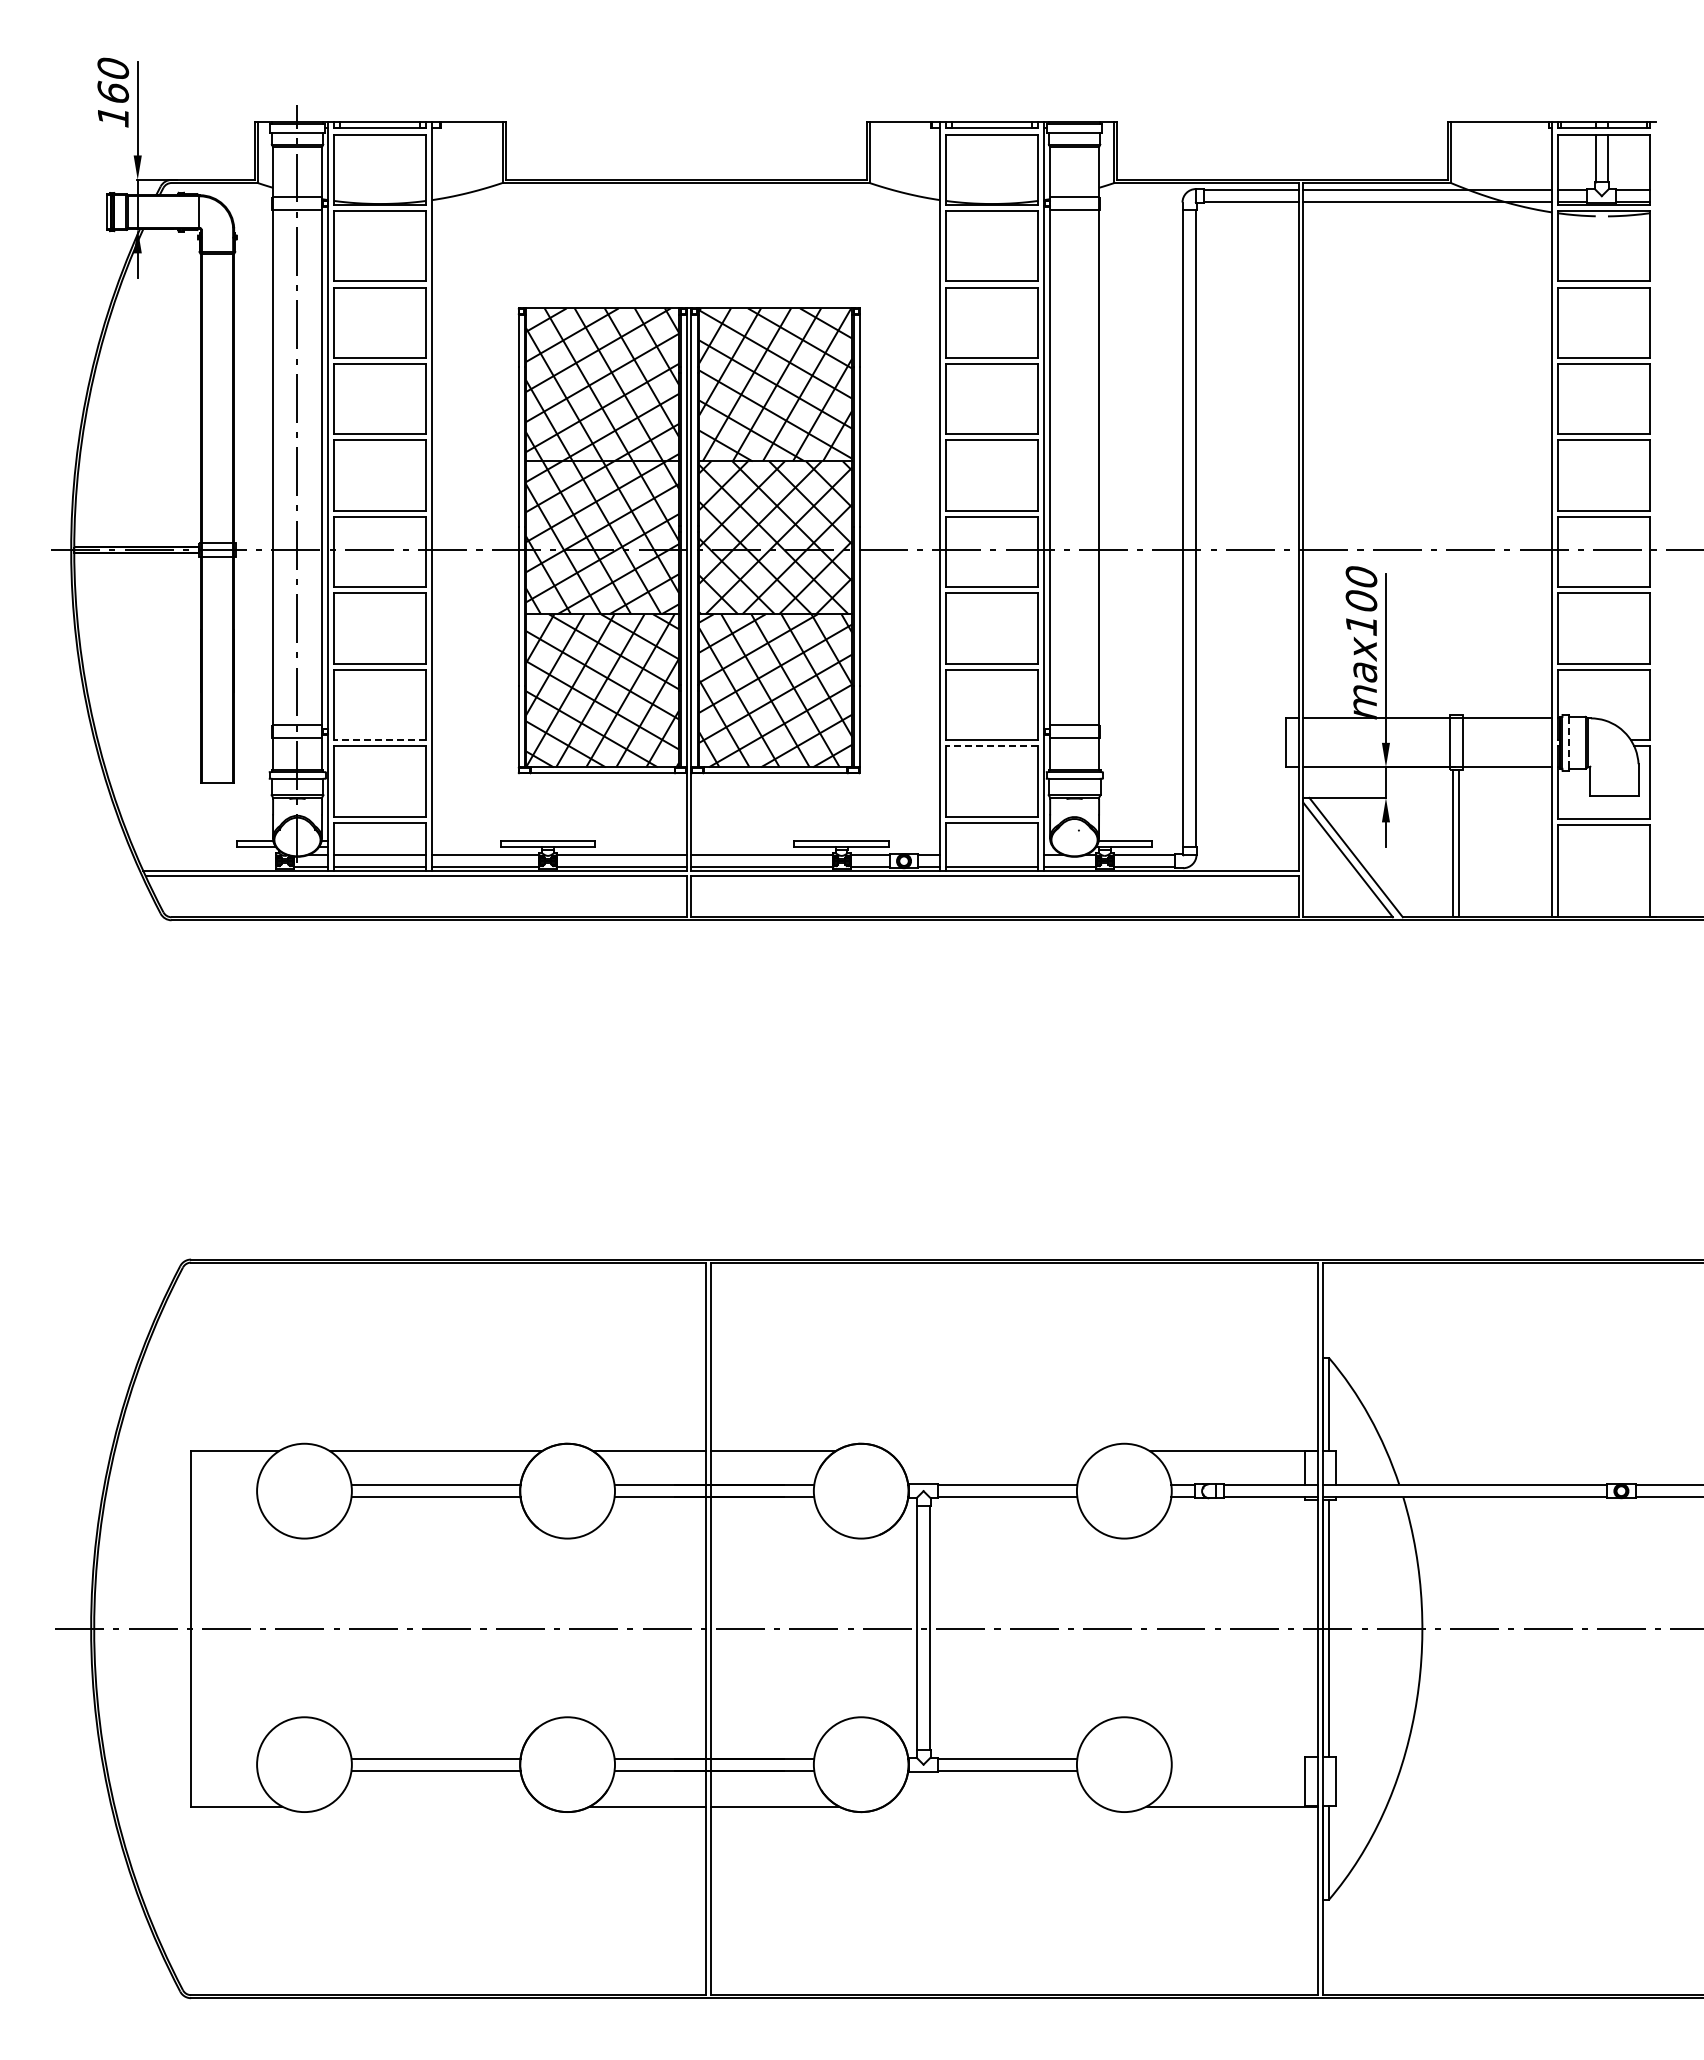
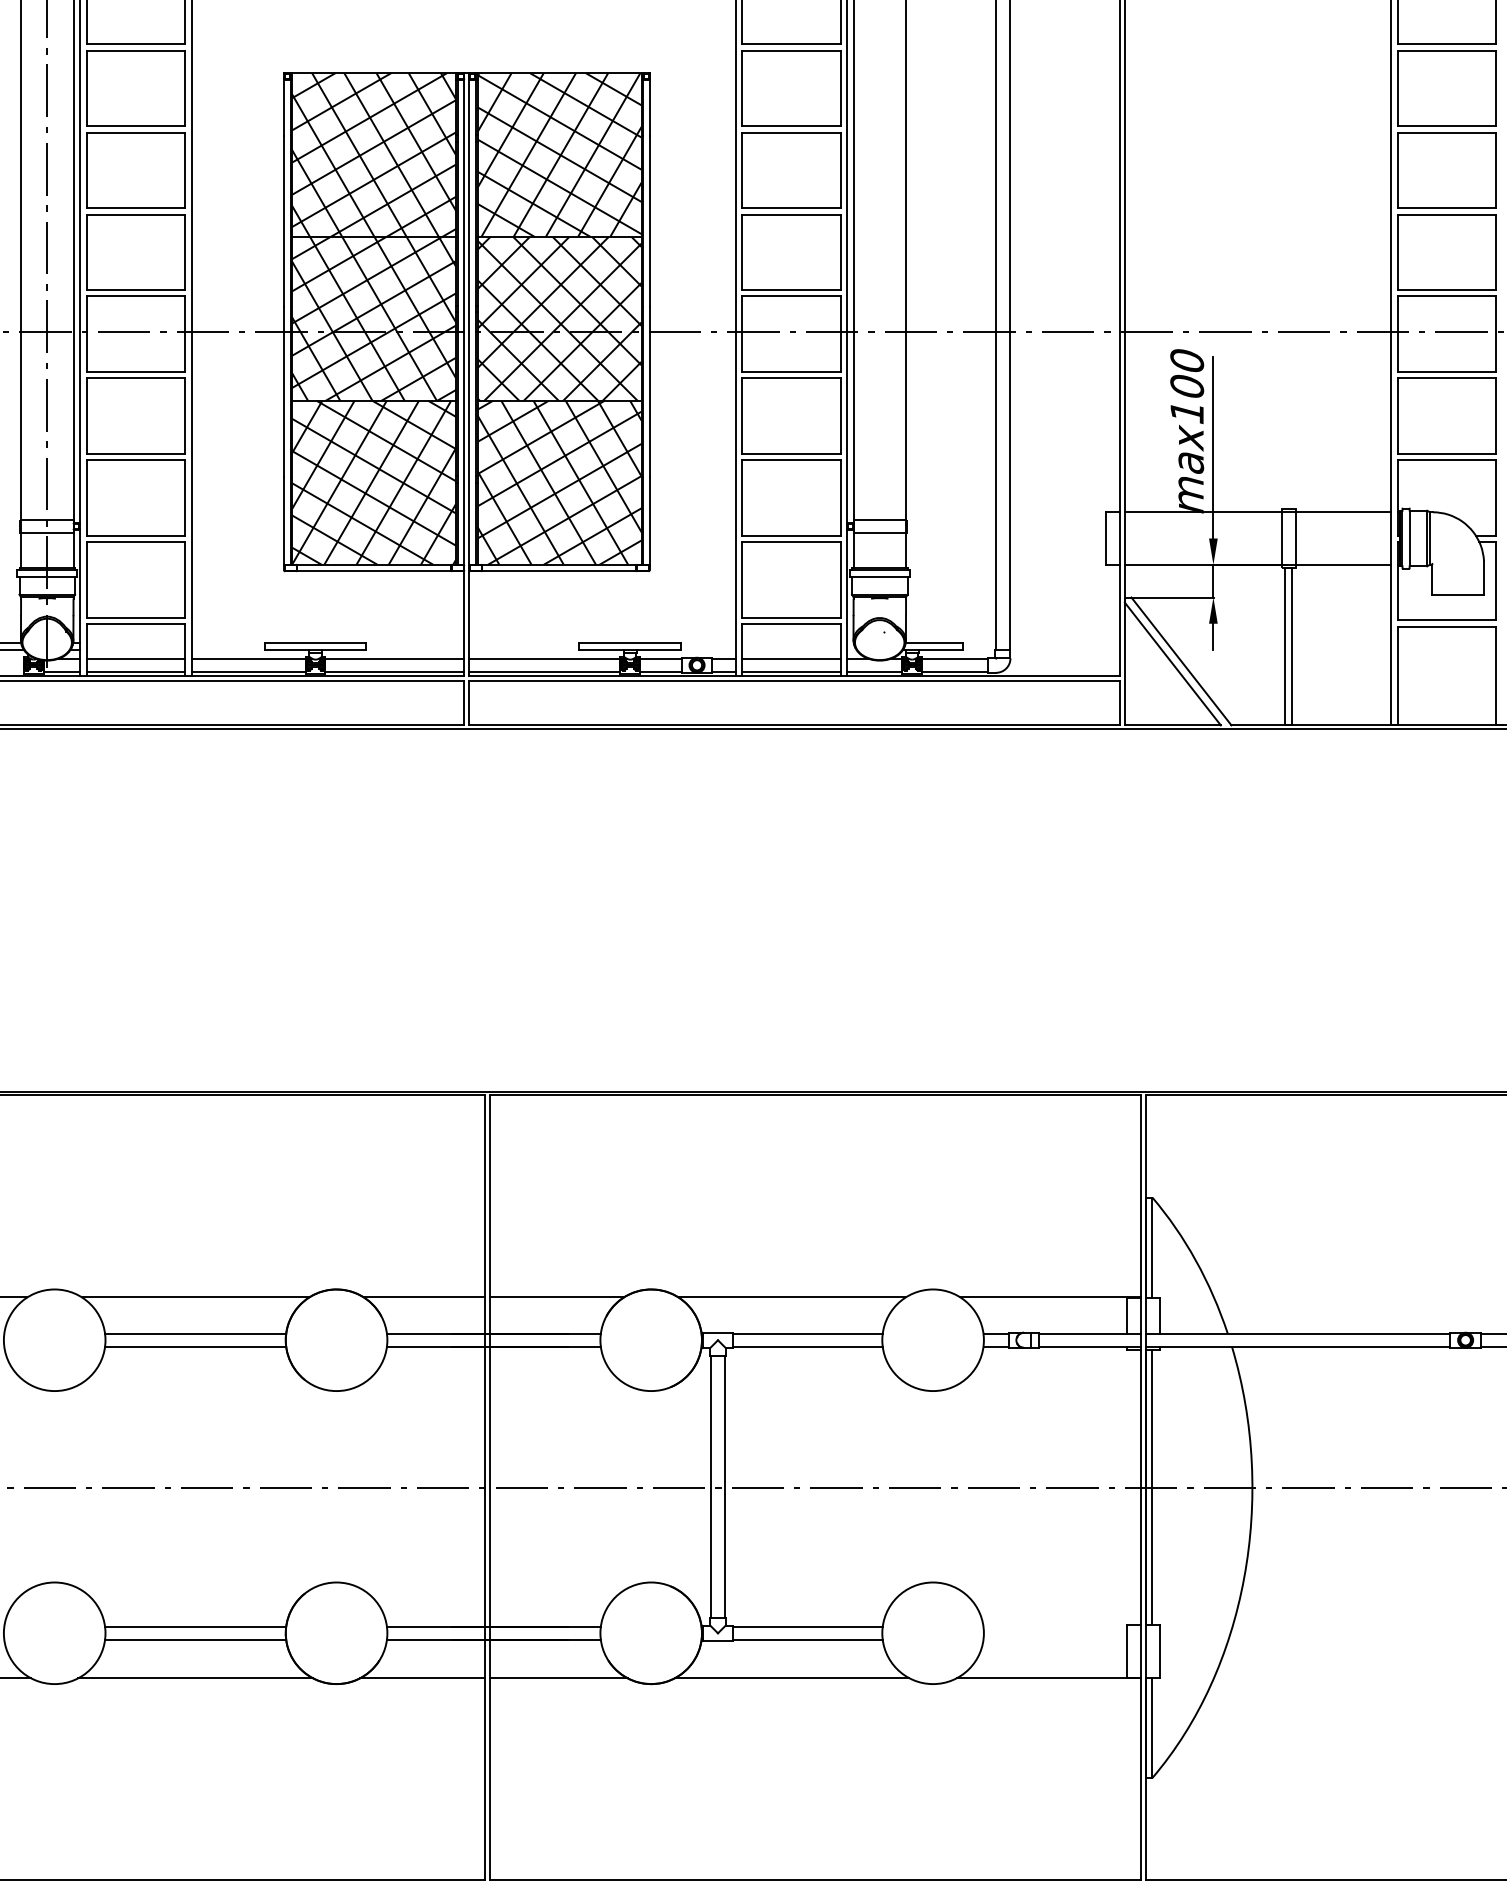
line: (380, 740) -> (136, 535), dashed -> solid
line: (1569, 742) -> (1410, 538), dashed -> solid
line: (992, 746) -> (791, 542), dashed -> solid
line: (991, 855) -> (790, 659), added
line: (992, 1451) -> (791, 1297), added
line: (435, 1806) -> (195, 1678), added
line: (992, 1806) -> (791, 1678), added

